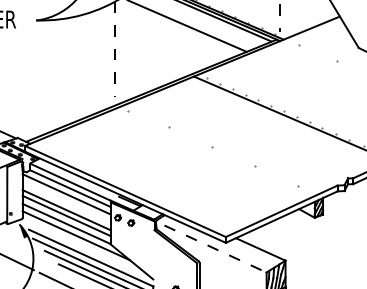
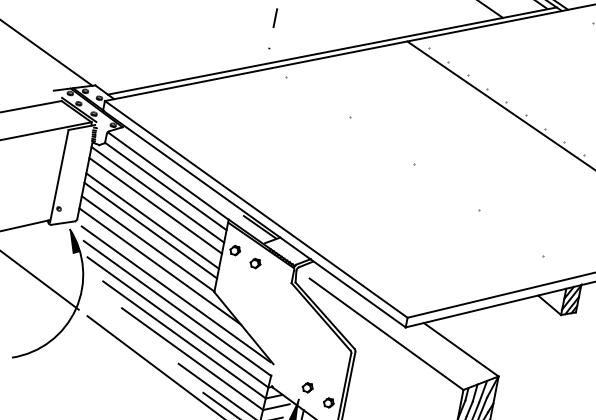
line: (66, 200) -> (155, 204), added
line: (88, 249) -> (175, 293), added
line: (215, 249) -> (386, 335), dashed -> solid

